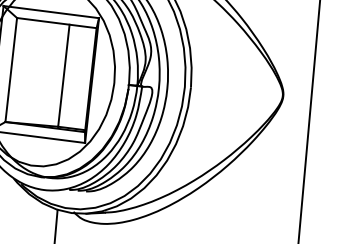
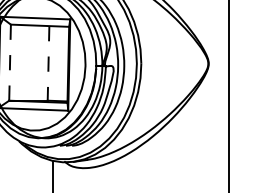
line: (11, 71) -> (10, 63), solid -> dashed
line: (63, 75) -> (48, 63), solid -> dashed

